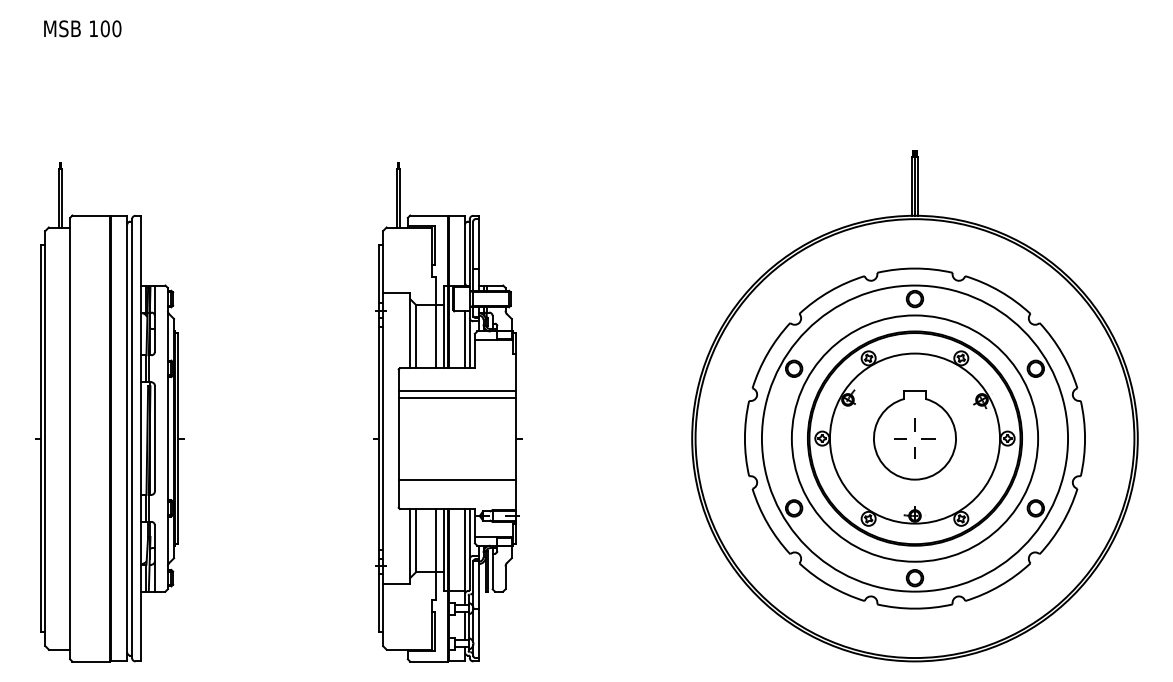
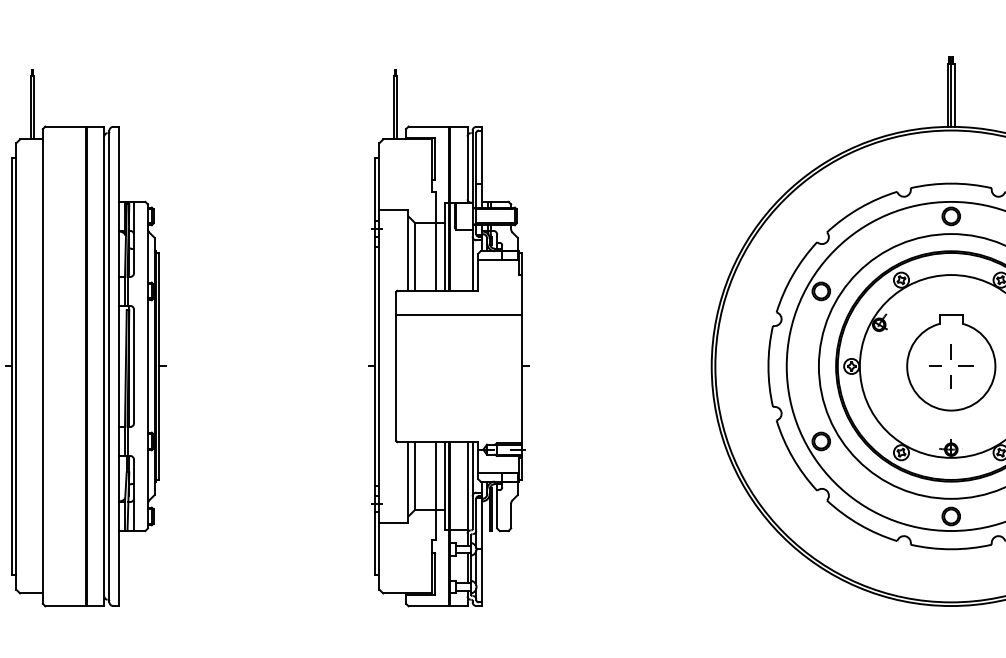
line: (465, 339) -> (468, 259), removed
line: (457, 397) -> (459, 322), removed
line: (457, 479) -> (459, 410), removed

